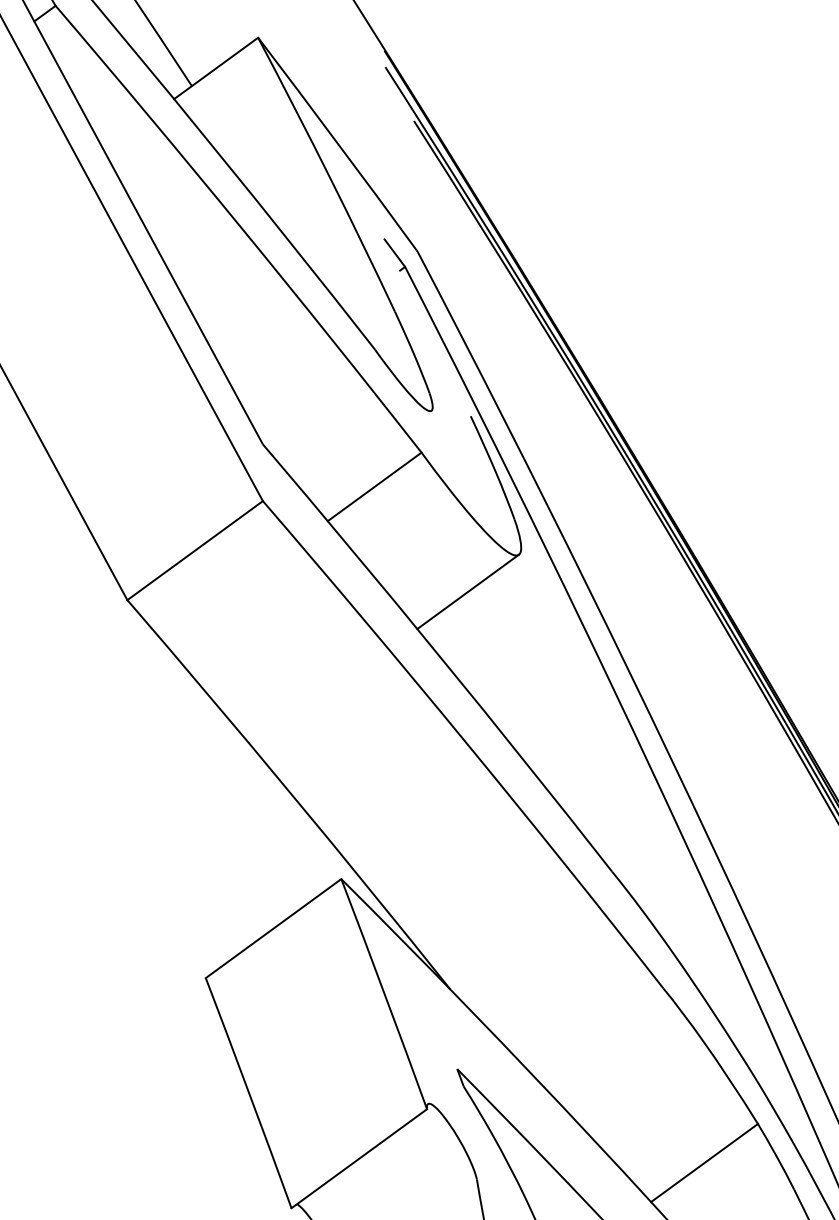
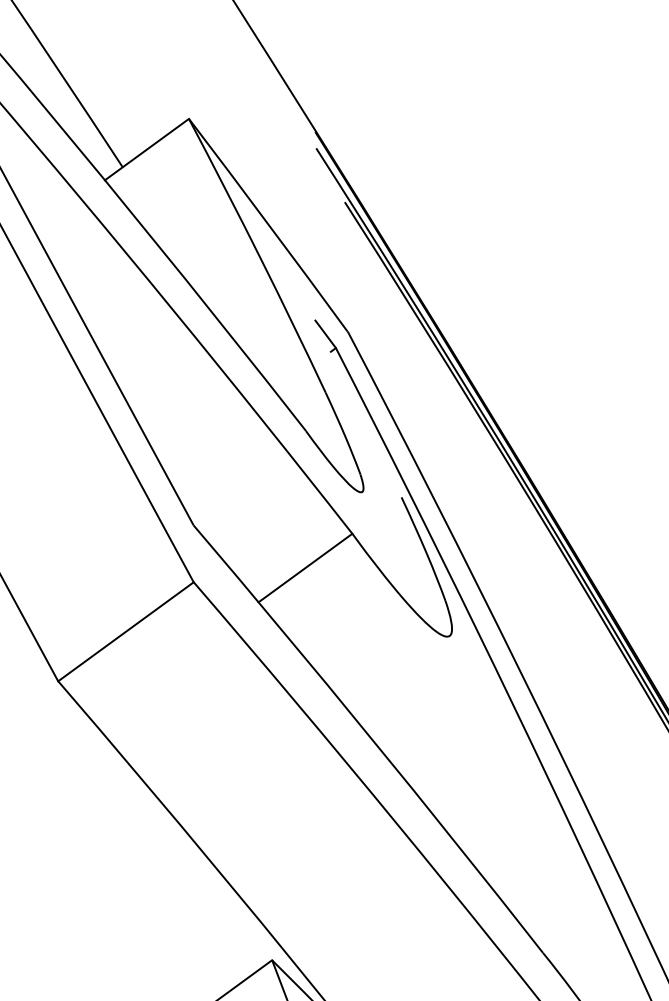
line: (467, 591) -> (398, 672), removed

